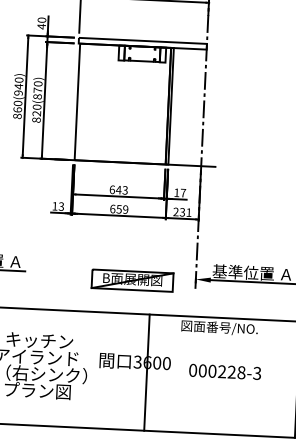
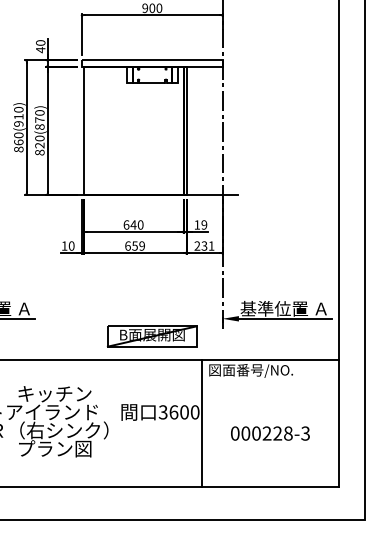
text: (18, 86) -> (18, 116), 860(940) -> 860(910)
text: (125, 189) -> (140, 224), 643 -> 640
text: (183, 192) -> (204, 224), 17 -> 19
text: (61, 206) -> (71, 245), 13 -> 10
part: (131, 280) -> (151, 336), moved
text: (225, 371) -> (270, 433), moved
line: (146, 372) -> (201, 423), moved

